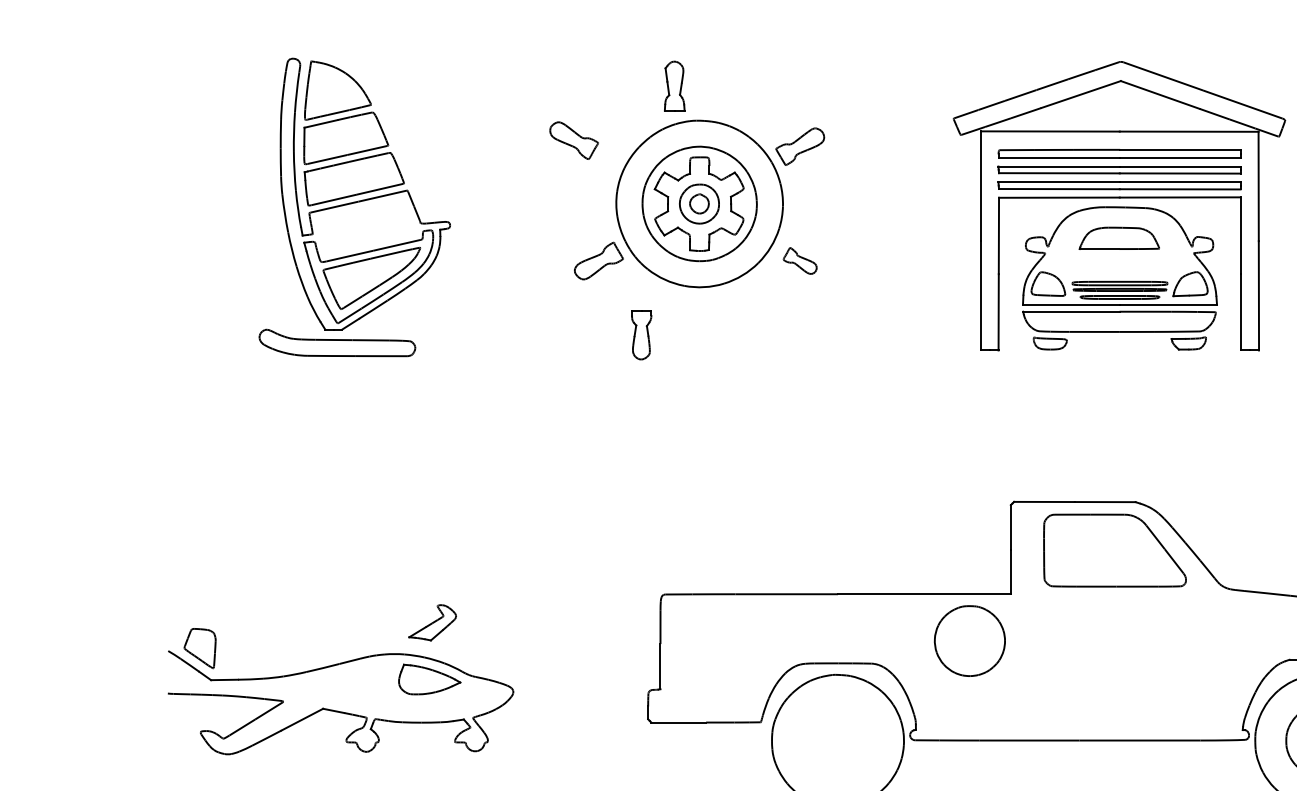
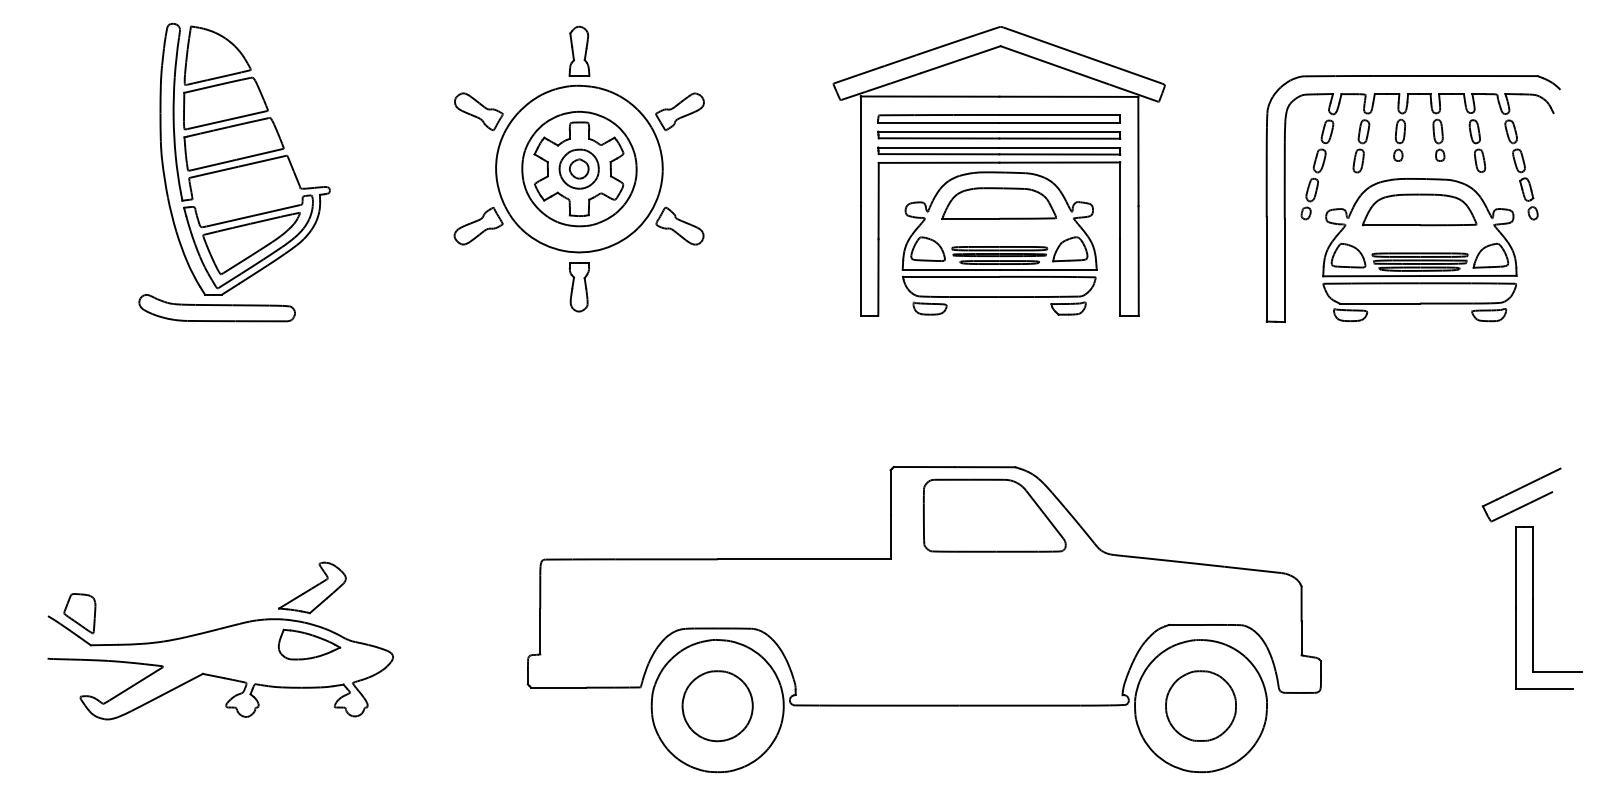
part: (674, 85) -> (579, 50), moved
part: (573, 140) -> (478, 111), moved
part: (1118, 238) -> (998, 203), size x1.43
part: (799, 260) -> (679, 225), size x1.43
part: (640, 335) -> (578, 287), moved
part: (432, 622) -> (312, 587), size x1.43
part: (969, 641) -> (717, 706), moved

